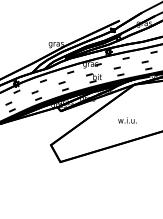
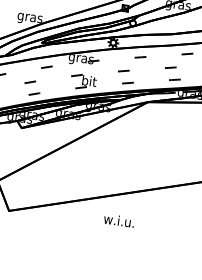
text: (127, 120) -> (119, 220), moved

